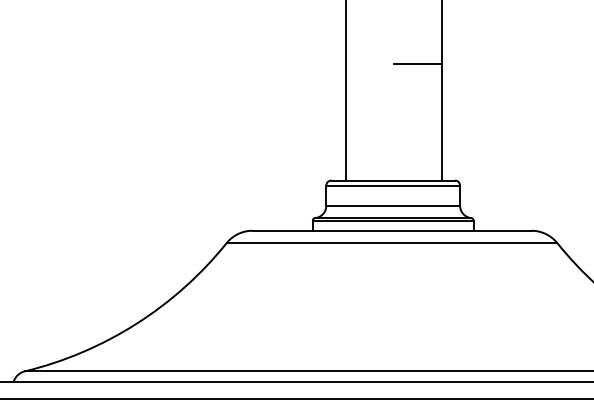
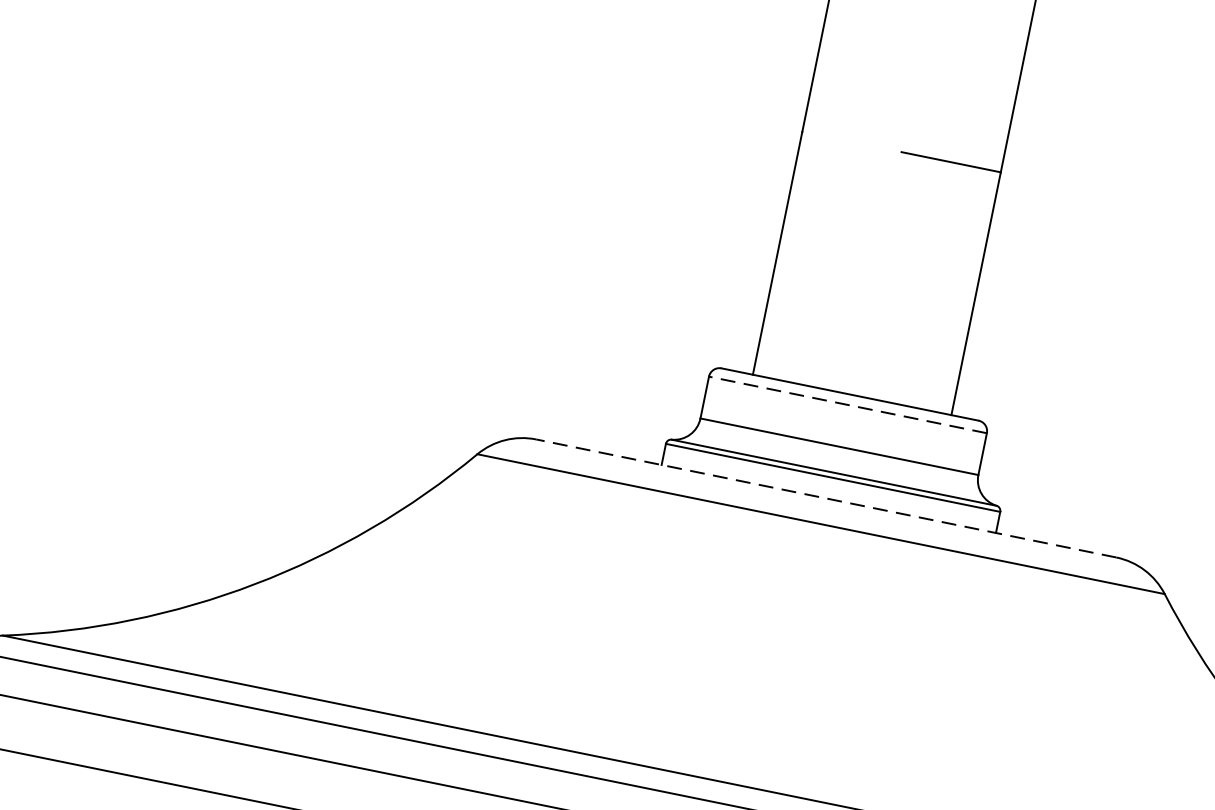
line: (393, 185) -> (848, 405), solid -> dashed
line: (392, 230) -> (827, 498), solid -> dashed

